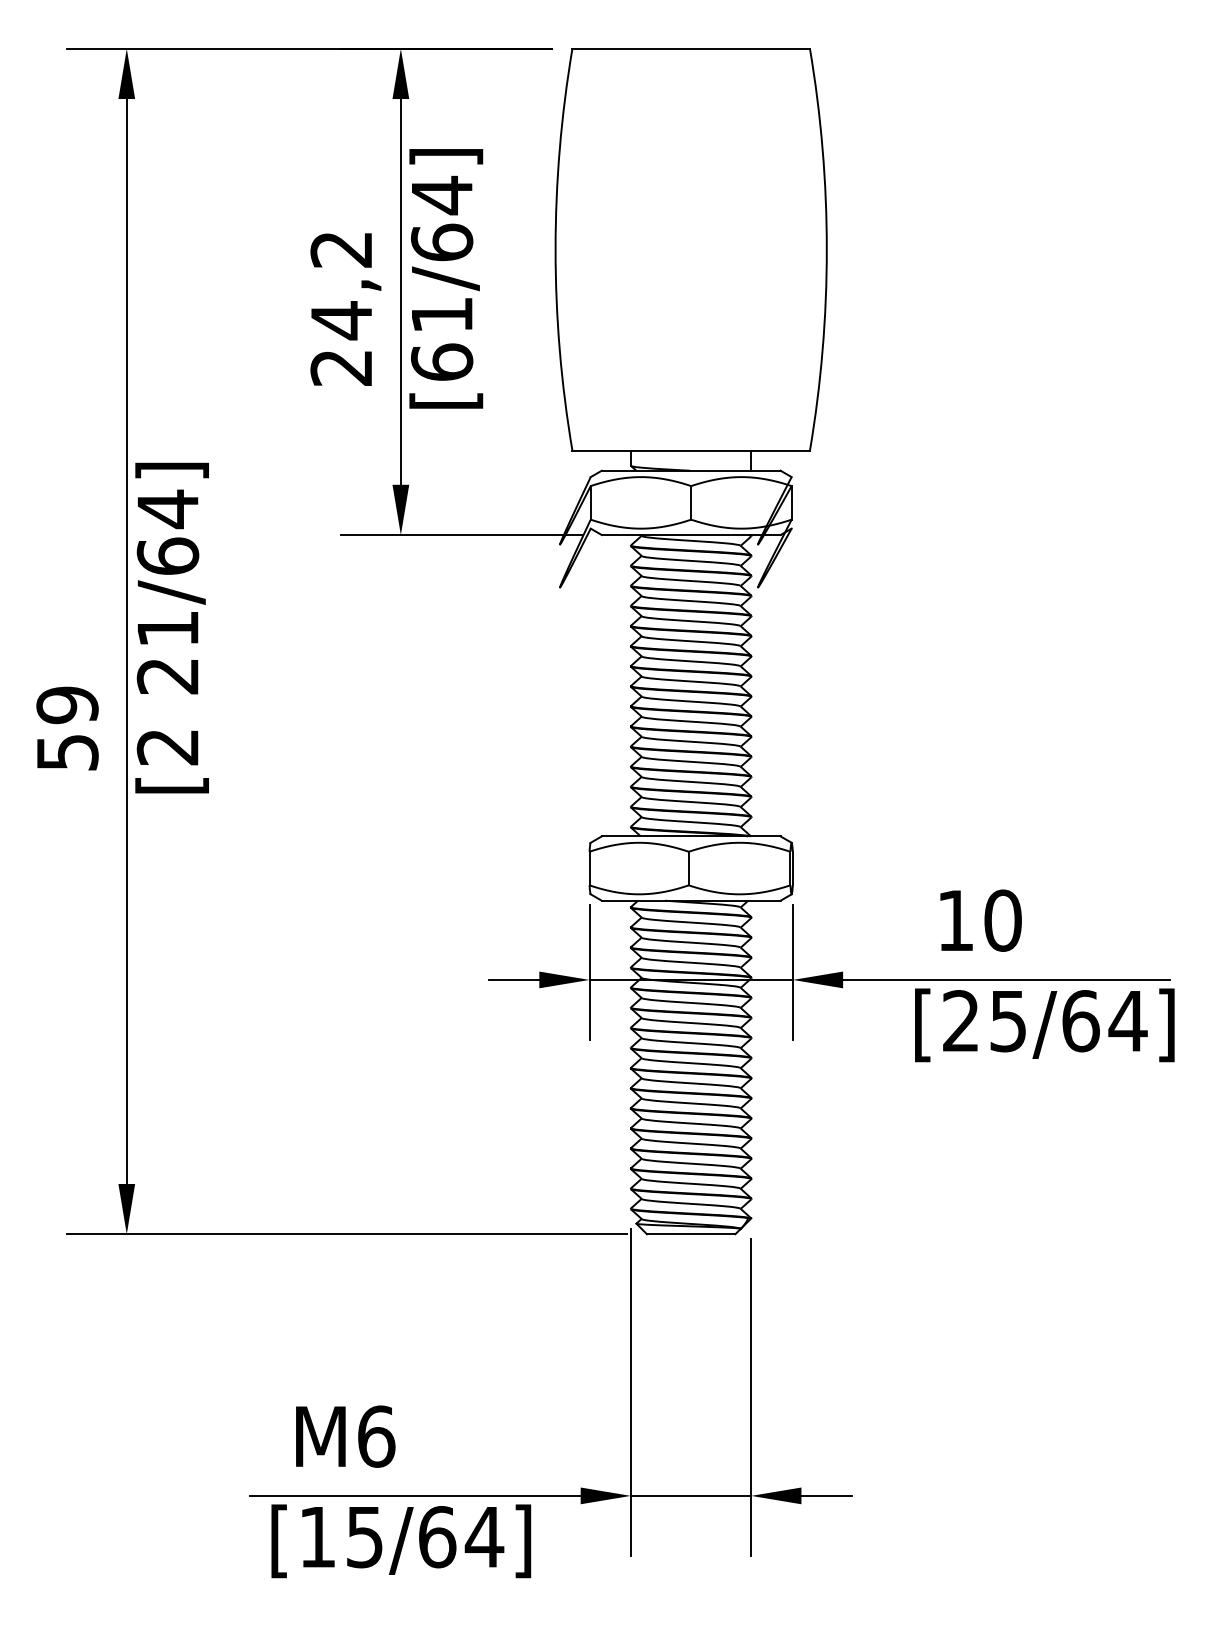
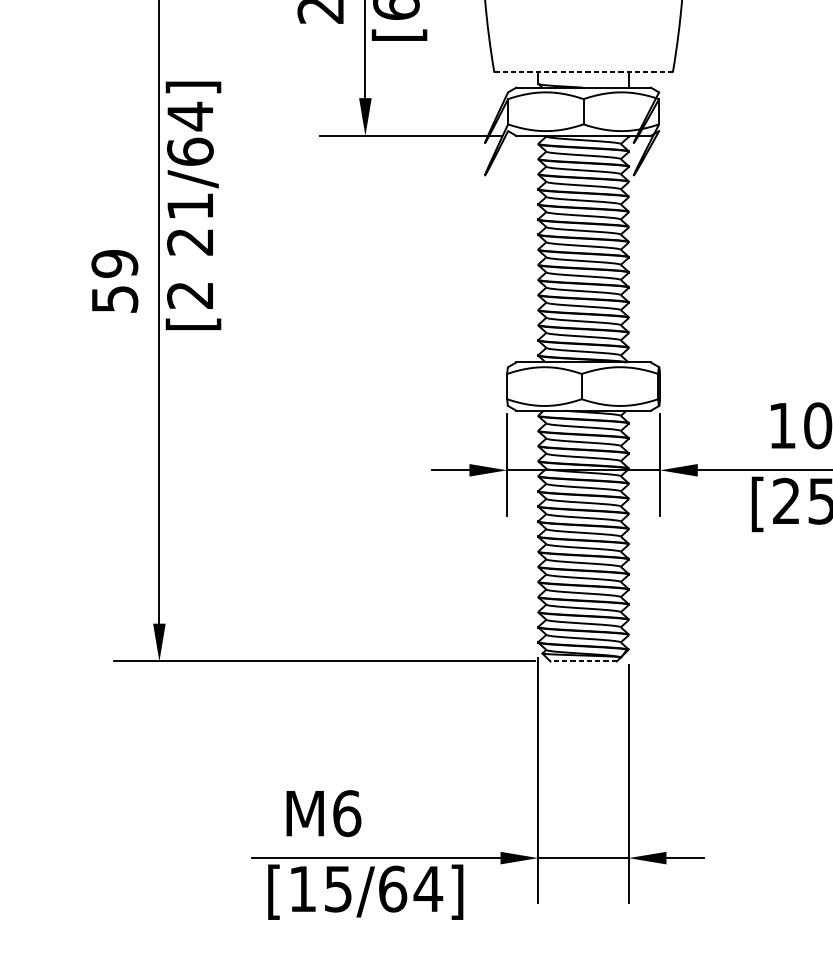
line: (691, 450) -> (583, 72), solid -> dashed
line: (690, 1234) -> (583, 661), solid -> dashed

